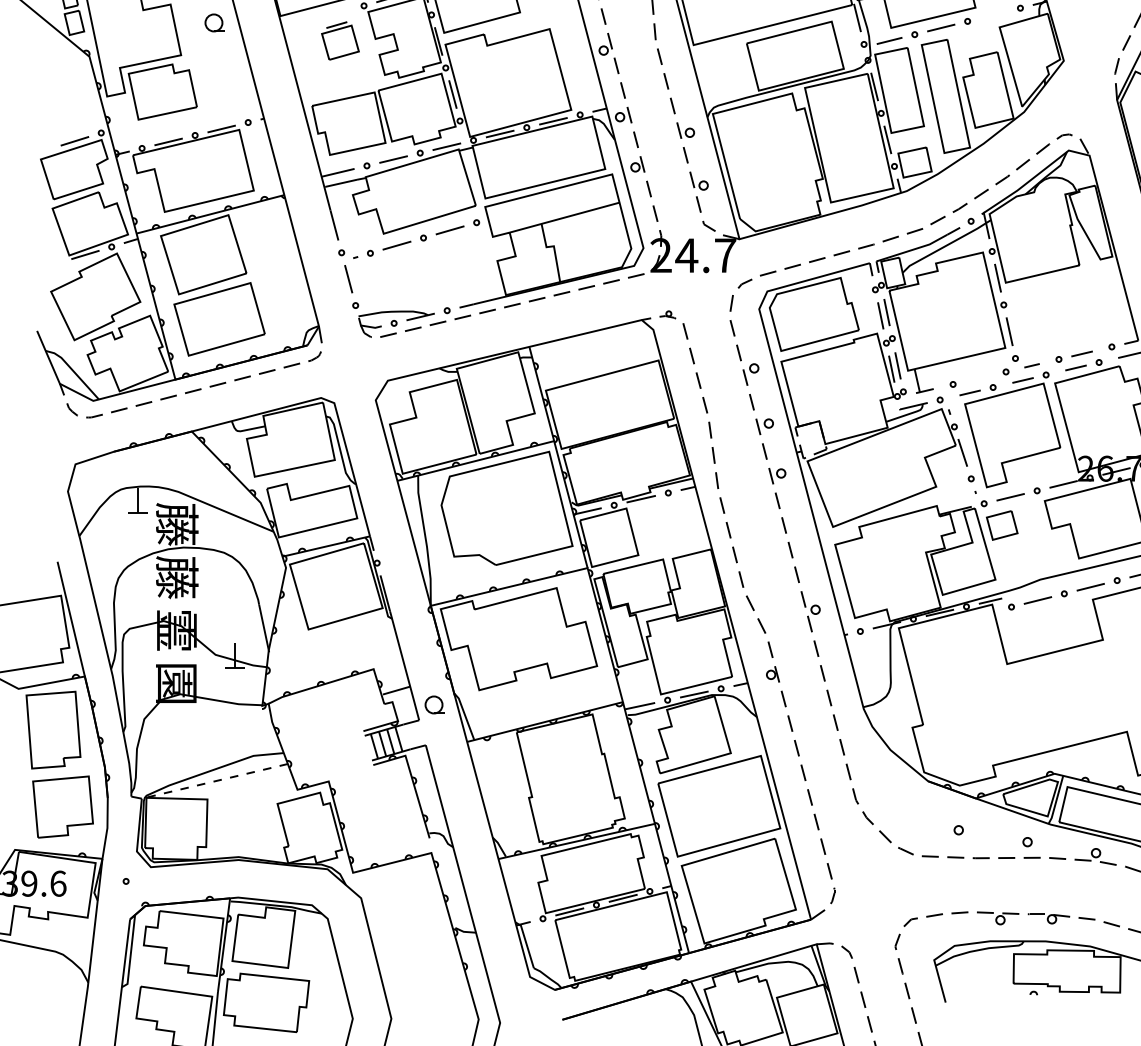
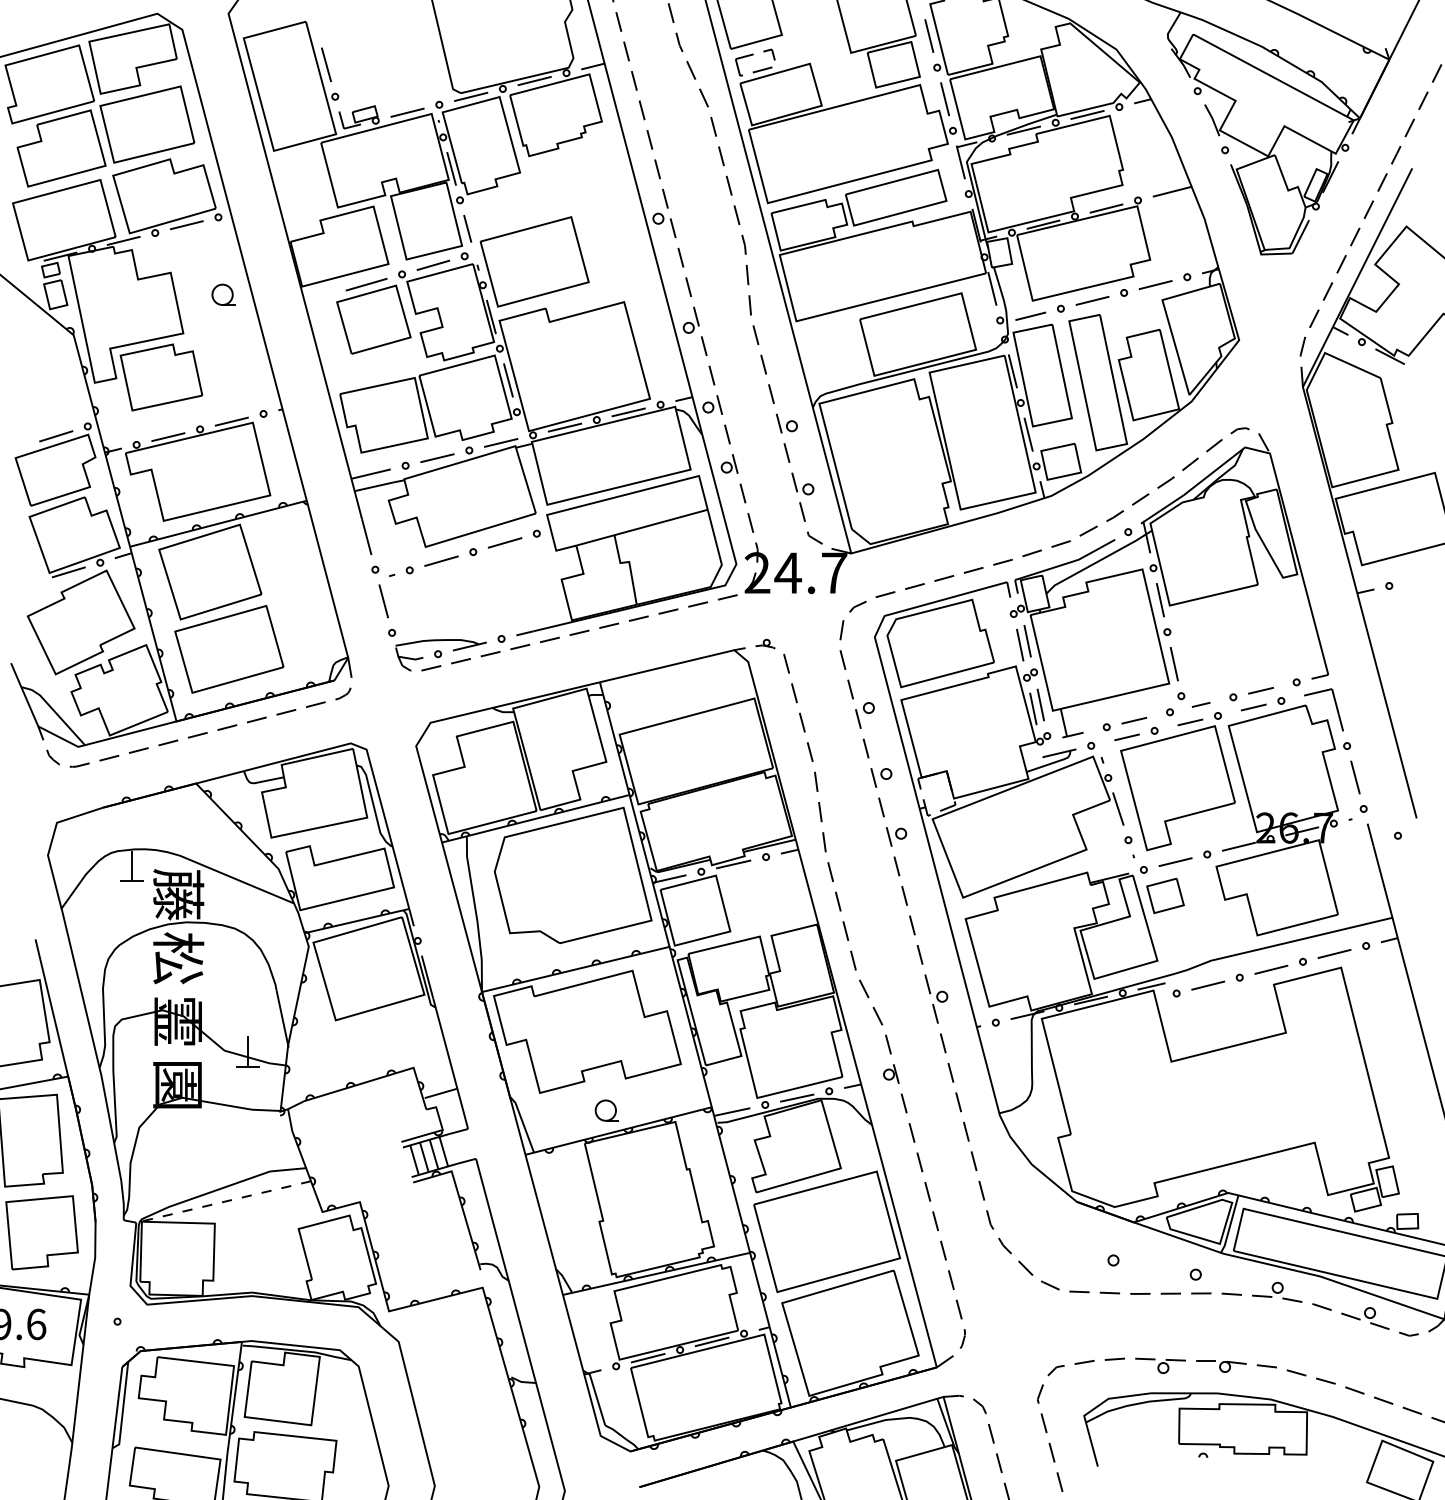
line: (993, 14) -> (1155, 284), added
part: (340, 41) -> (373, 316), size x1.67
line: (976, 378) -> (1134, 720), added
text: (177, 577) -> (178, 958), 藤 -> 松
part: (434, 704) -> (606, 1110), moved

